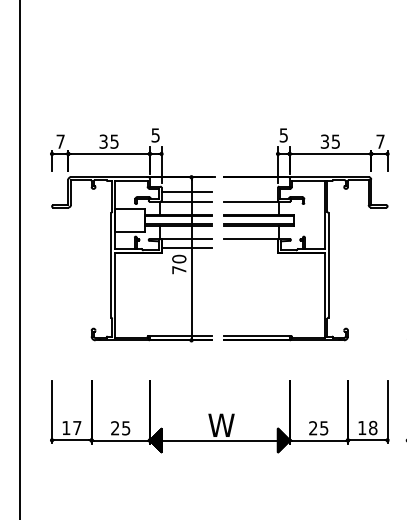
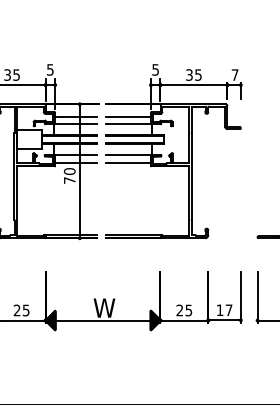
line: (250, 192) -> (128, 116), added
line: (250, 248) -> (128, 162), added
text: (373, 427) -> (229, 309), 18 -> 17

